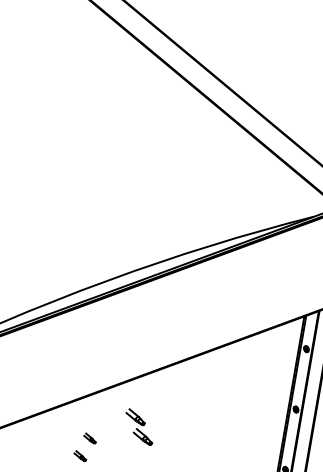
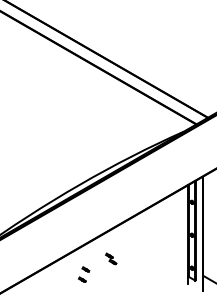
part: (140, 426) -> (111, 258), size x0.62

